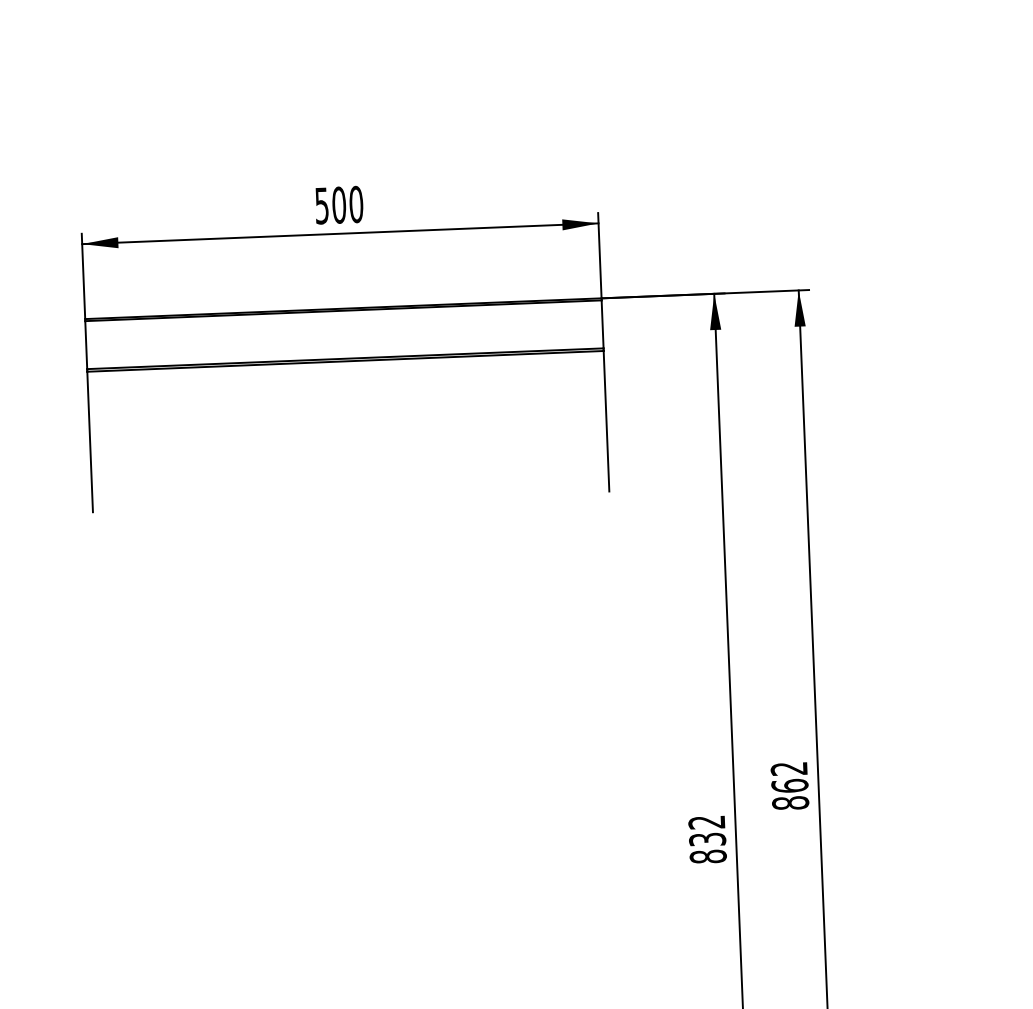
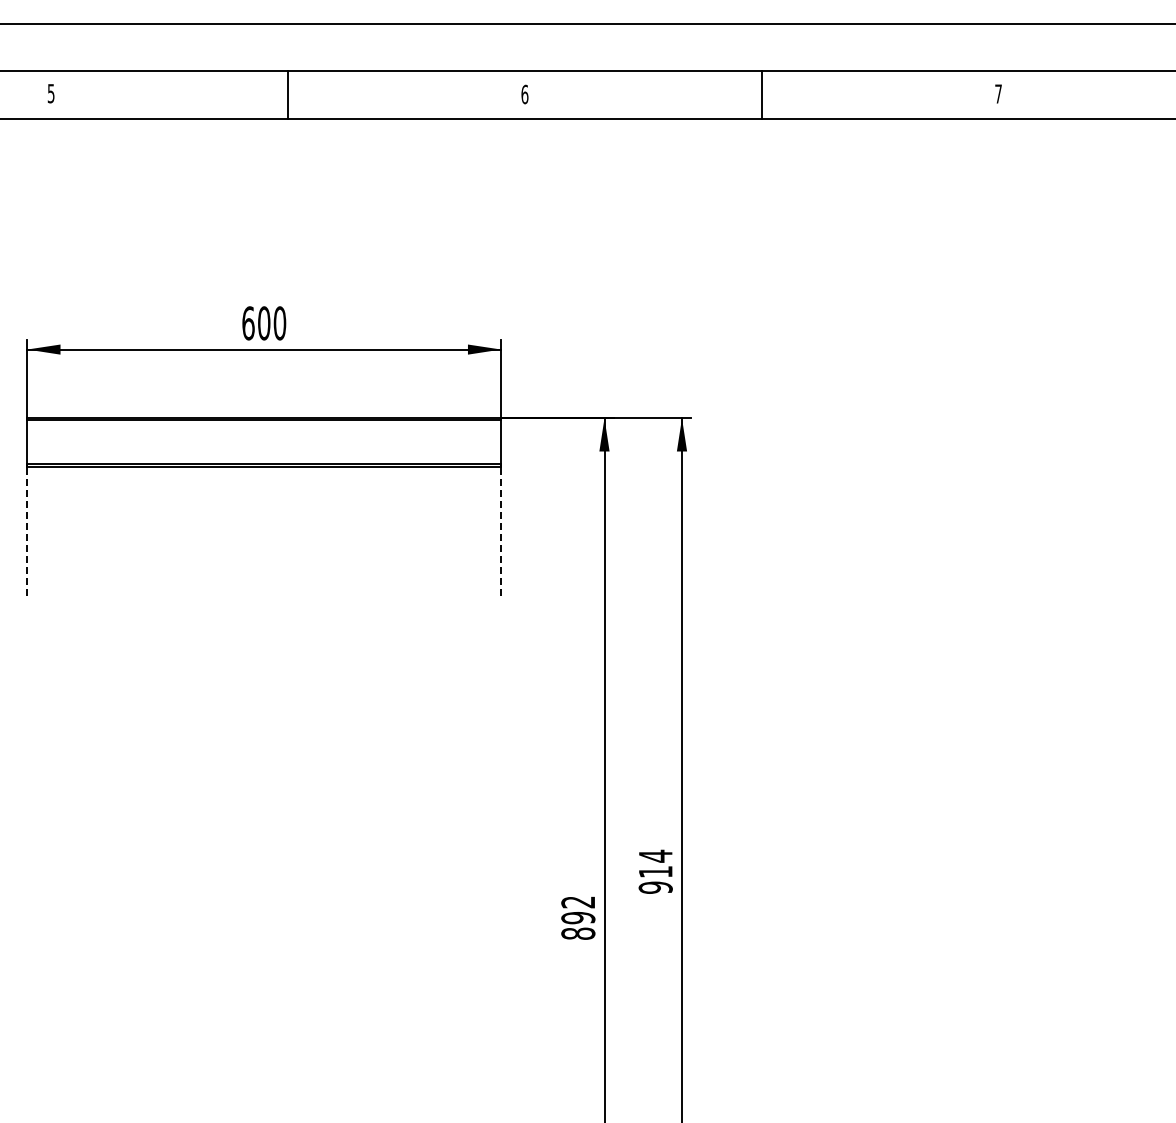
text: (322, 206) -> (248, 323), 500 -> 600
line: (606, 420) -> (501, 530), solid -> dashed
line: (90, 441) -> (27, 530), solid -> dashed
text: (789, 785) -> (655, 871), 862 -> 914
text: (707, 839) -> (578, 917), 832 -> 892

